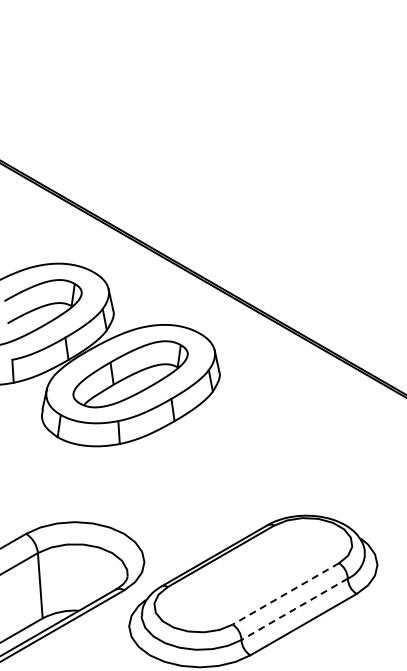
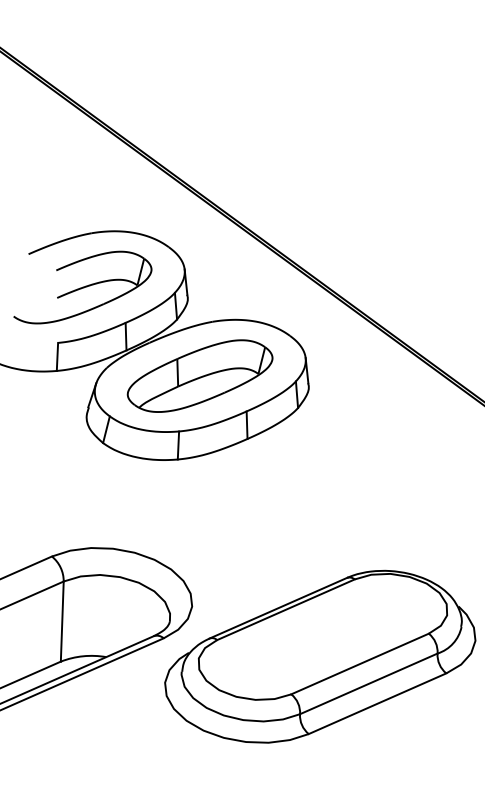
line: (285, 594) -> (359, 664), dashed -> solid
line: (294, 609) -> (368, 684), dashed -> solid

